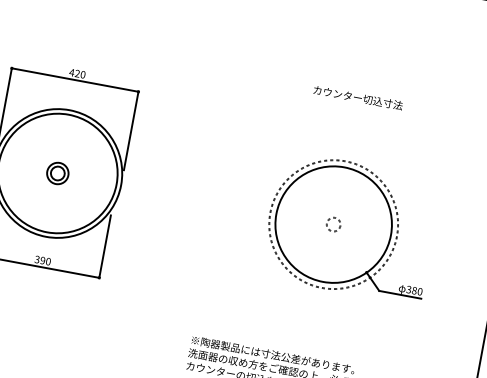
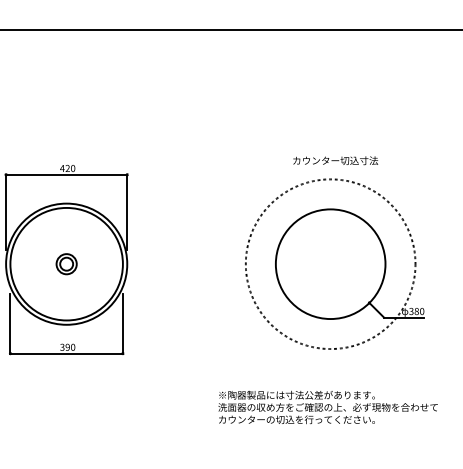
text: (358, 97) -> (335, 160), moved
circle: (333, 223) -> (330, 263), removed
circle: (333, 223) -> (330, 263), size x1.4

